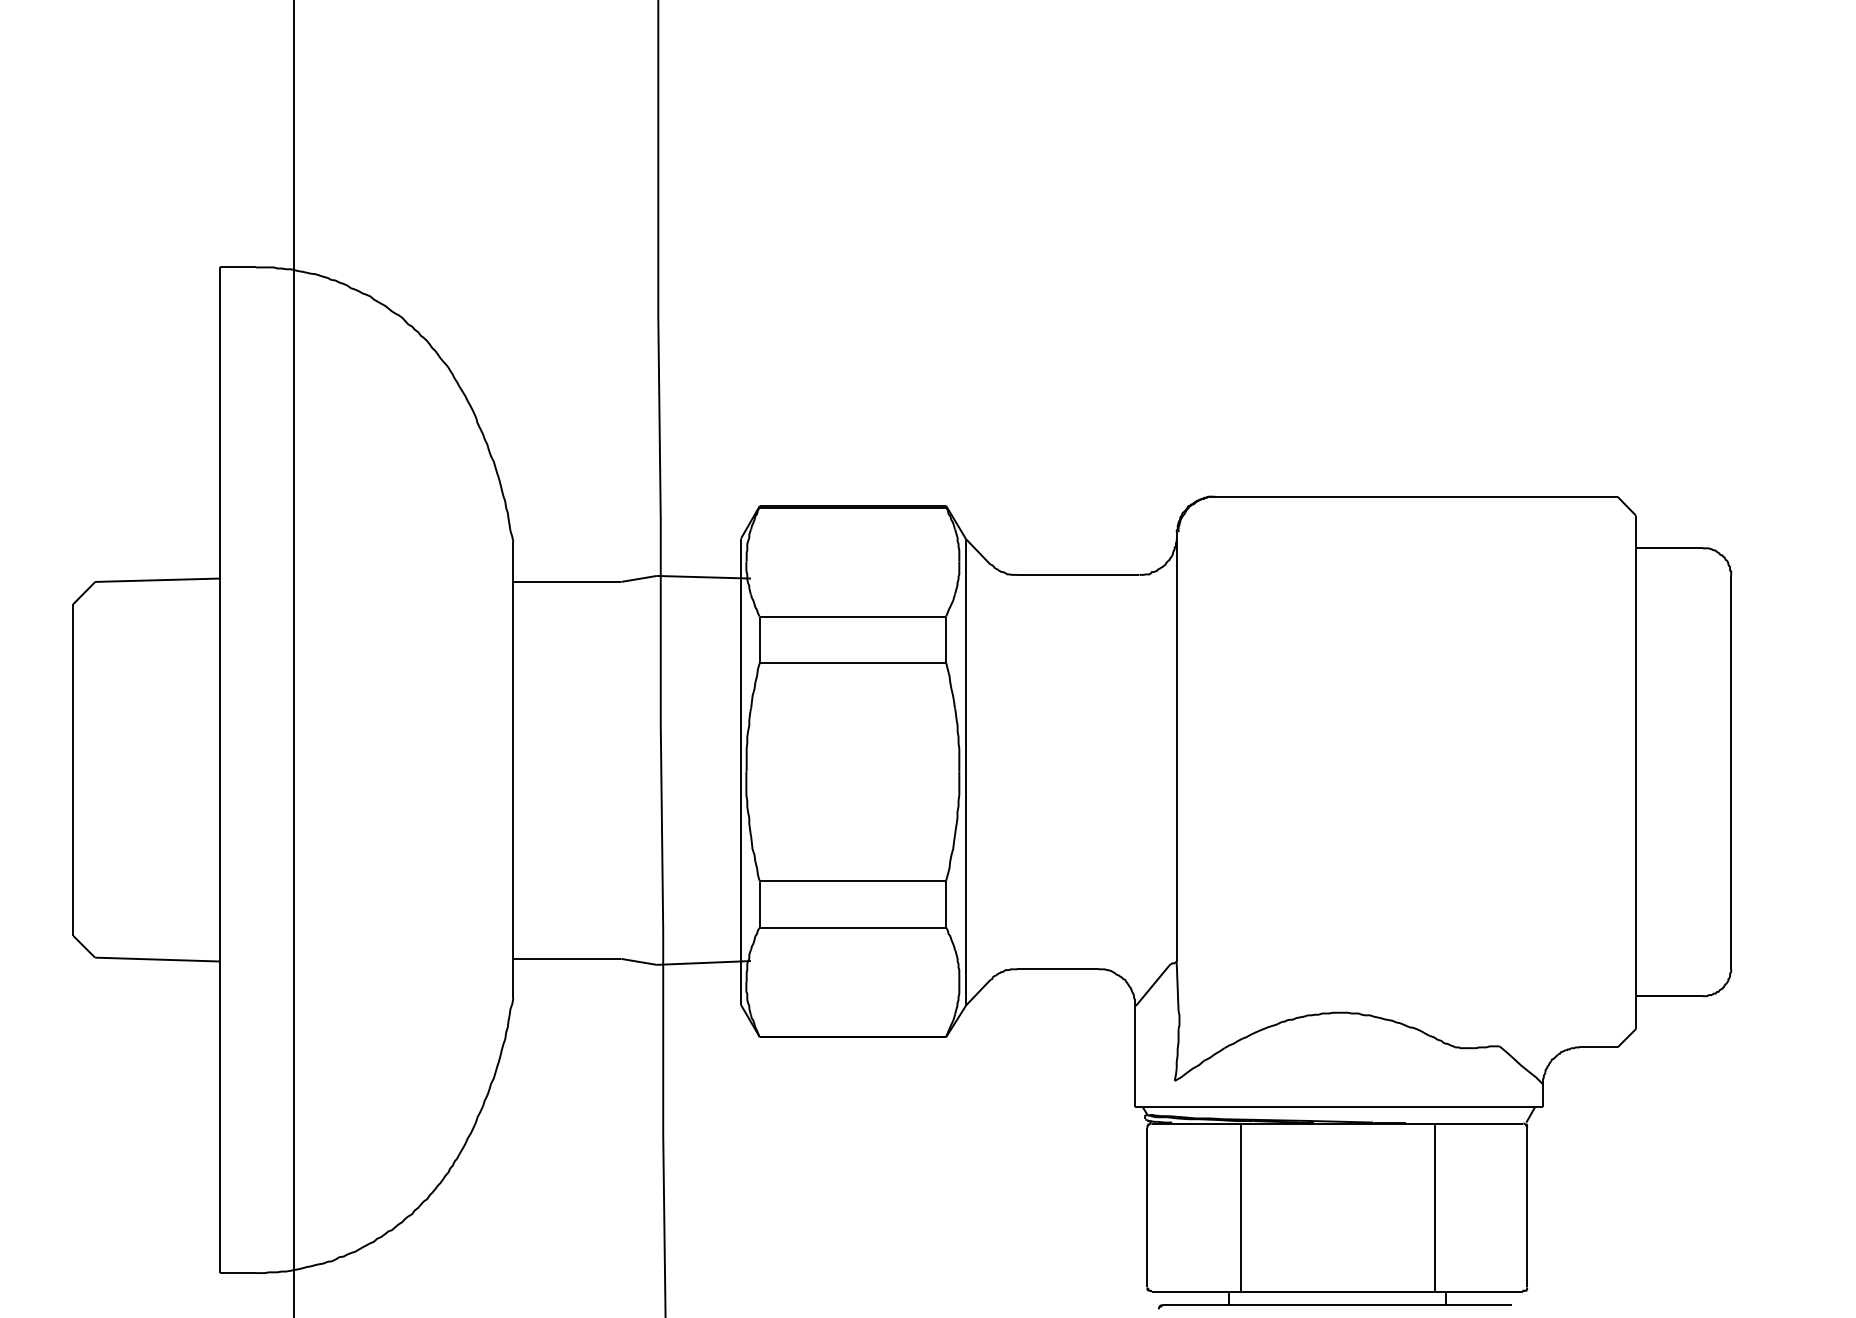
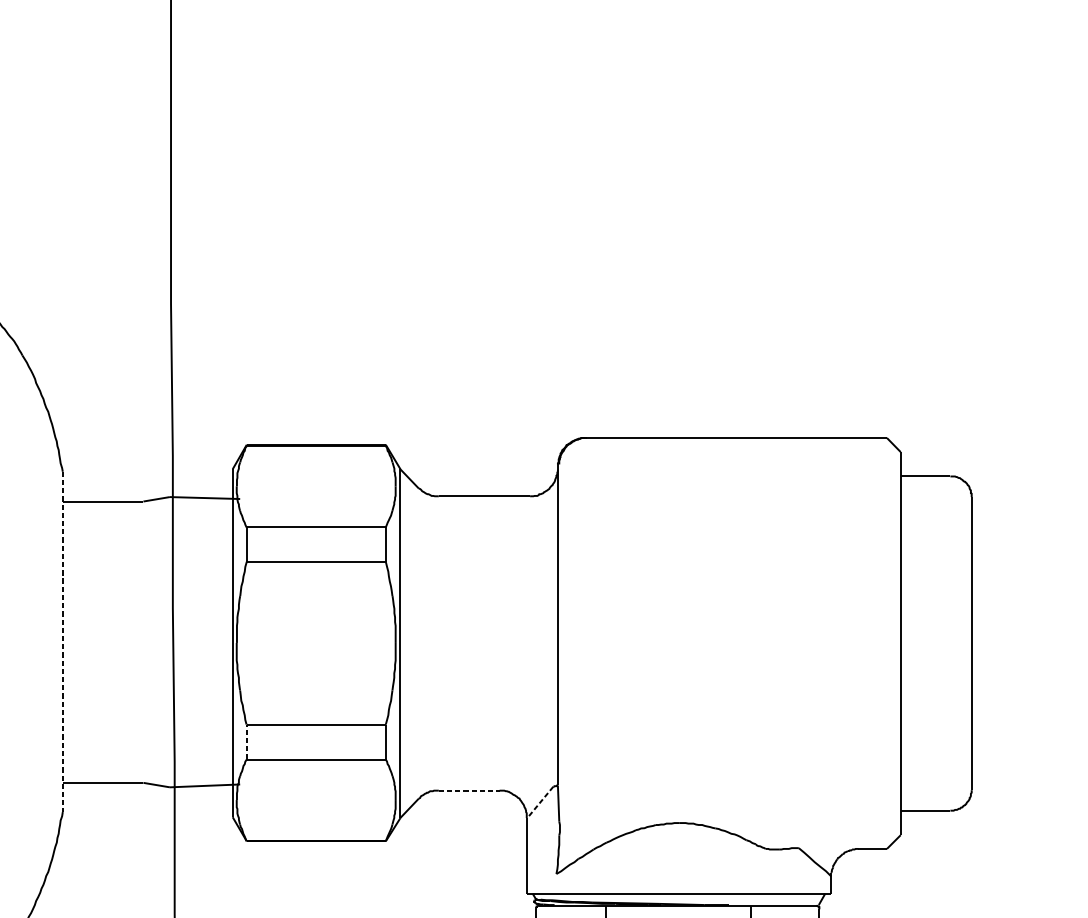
line: (513, 770) -> (62, 642), solid -> dashed
line: (759, 903) -> (246, 741), solid -> dashed
line: (1057, 969) -> (468, 790), solid -> dashed
line: (1152, 985) -> (539, 802), solid -> dashed

